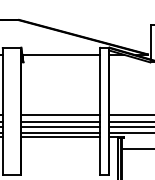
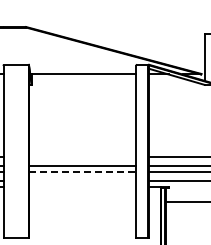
line: (60, 115) -> (82, 157), removed
line: (60, 126) -> (82, 172), solid -> dashed
line: (60, 133) -> (82, 181), removed
line: (60, 137) -> (82, 187), removed

